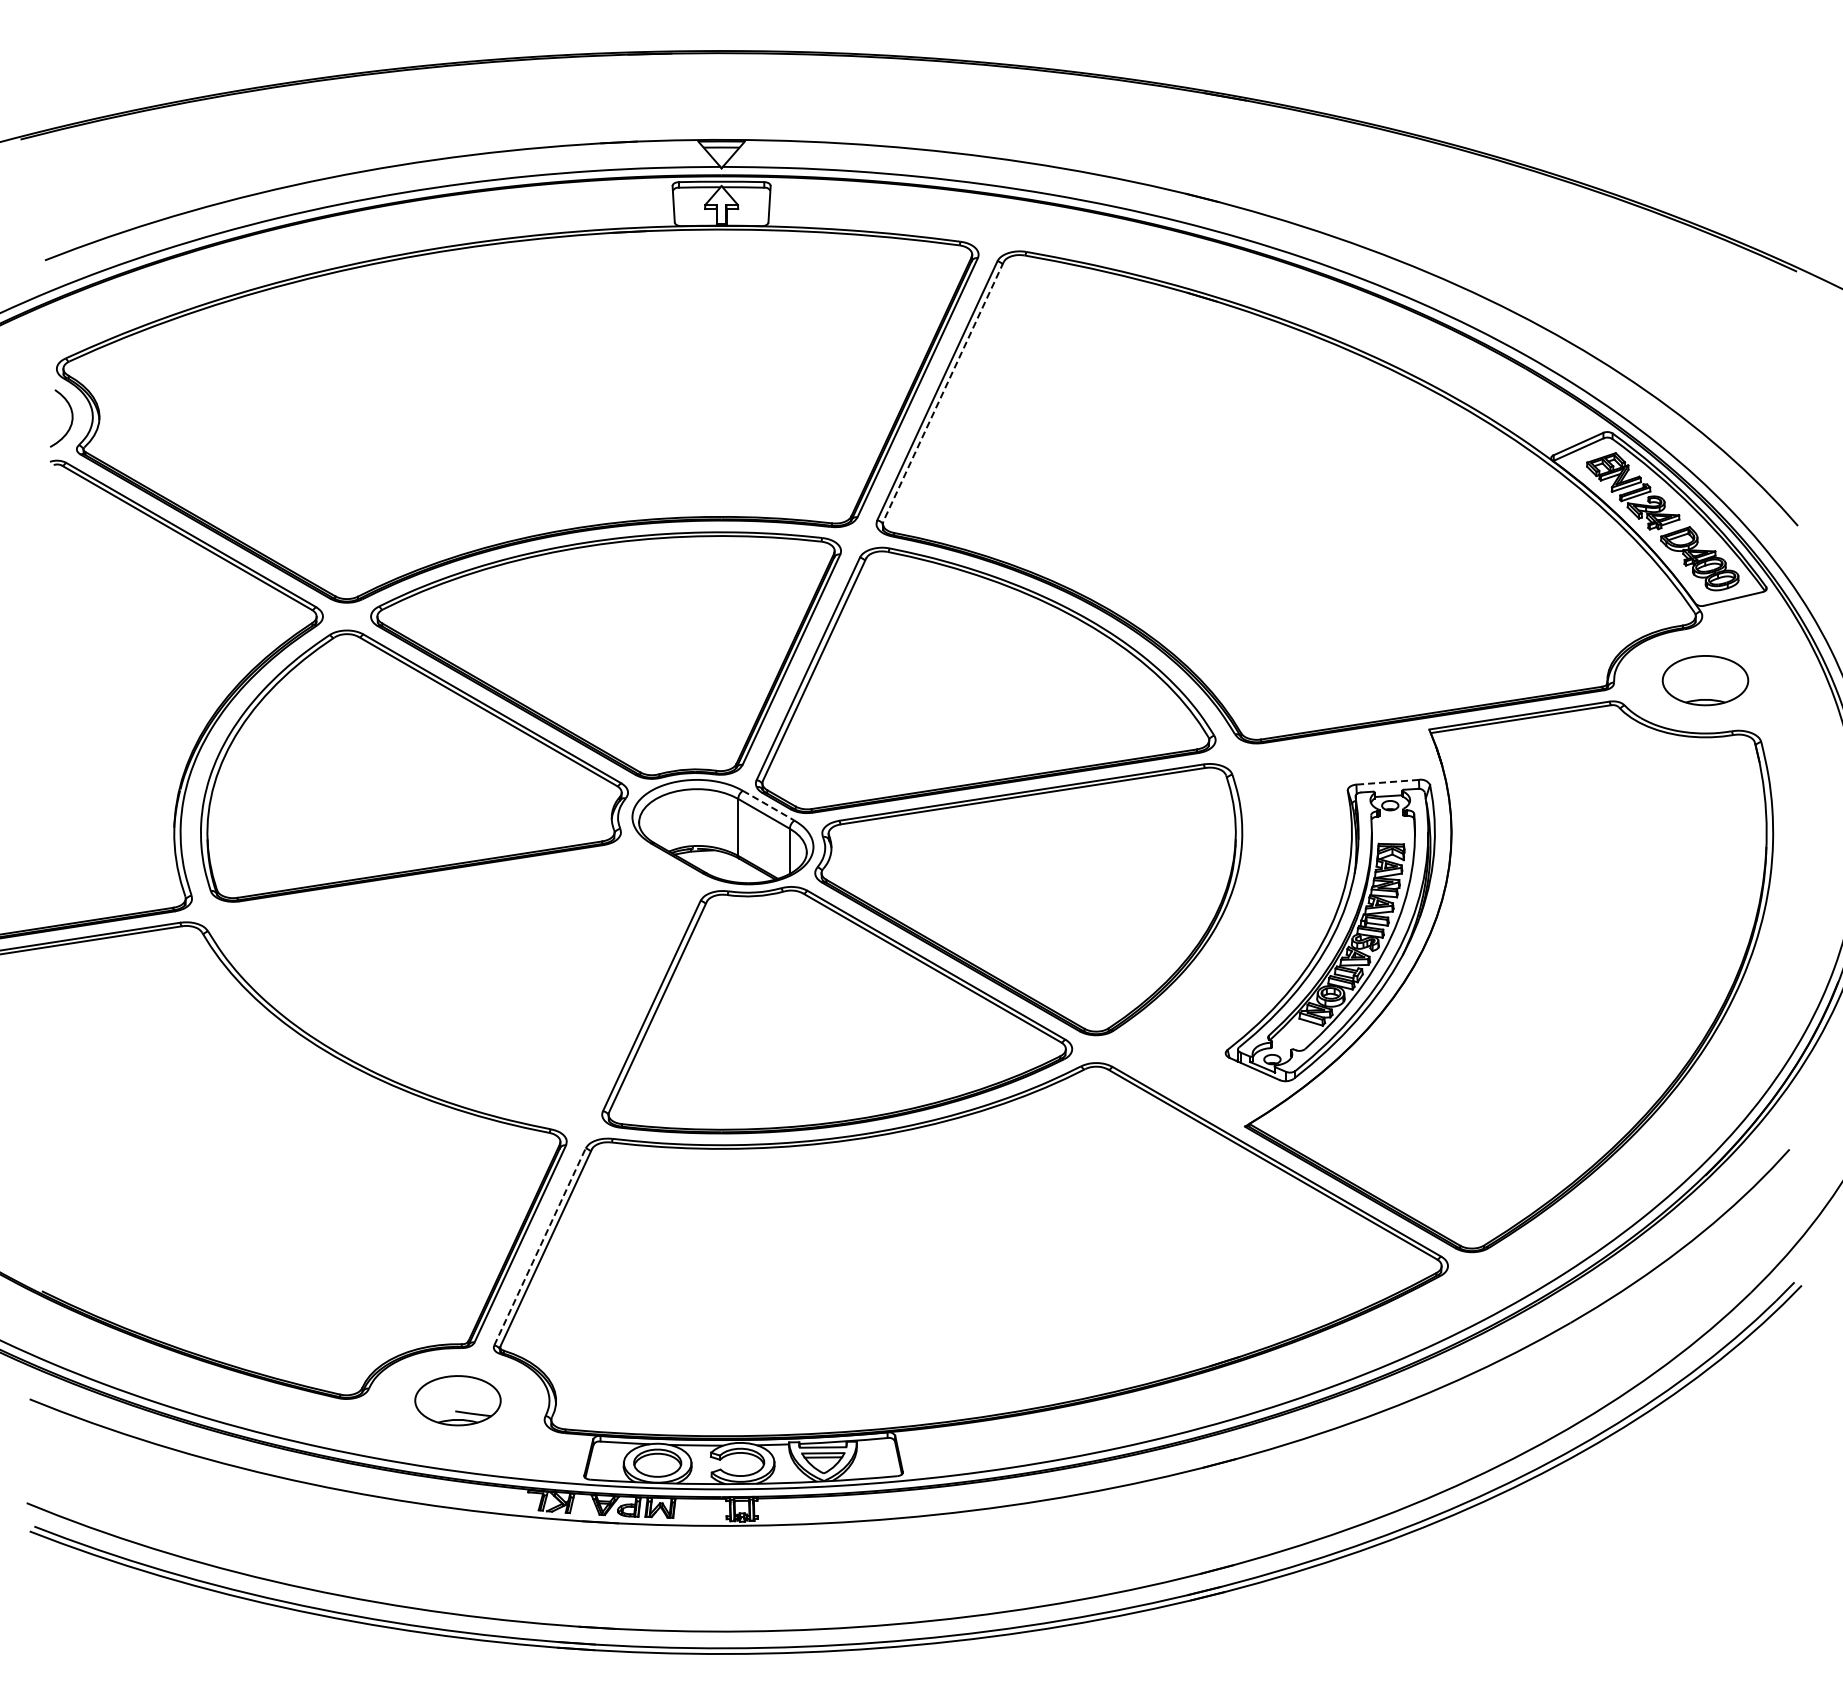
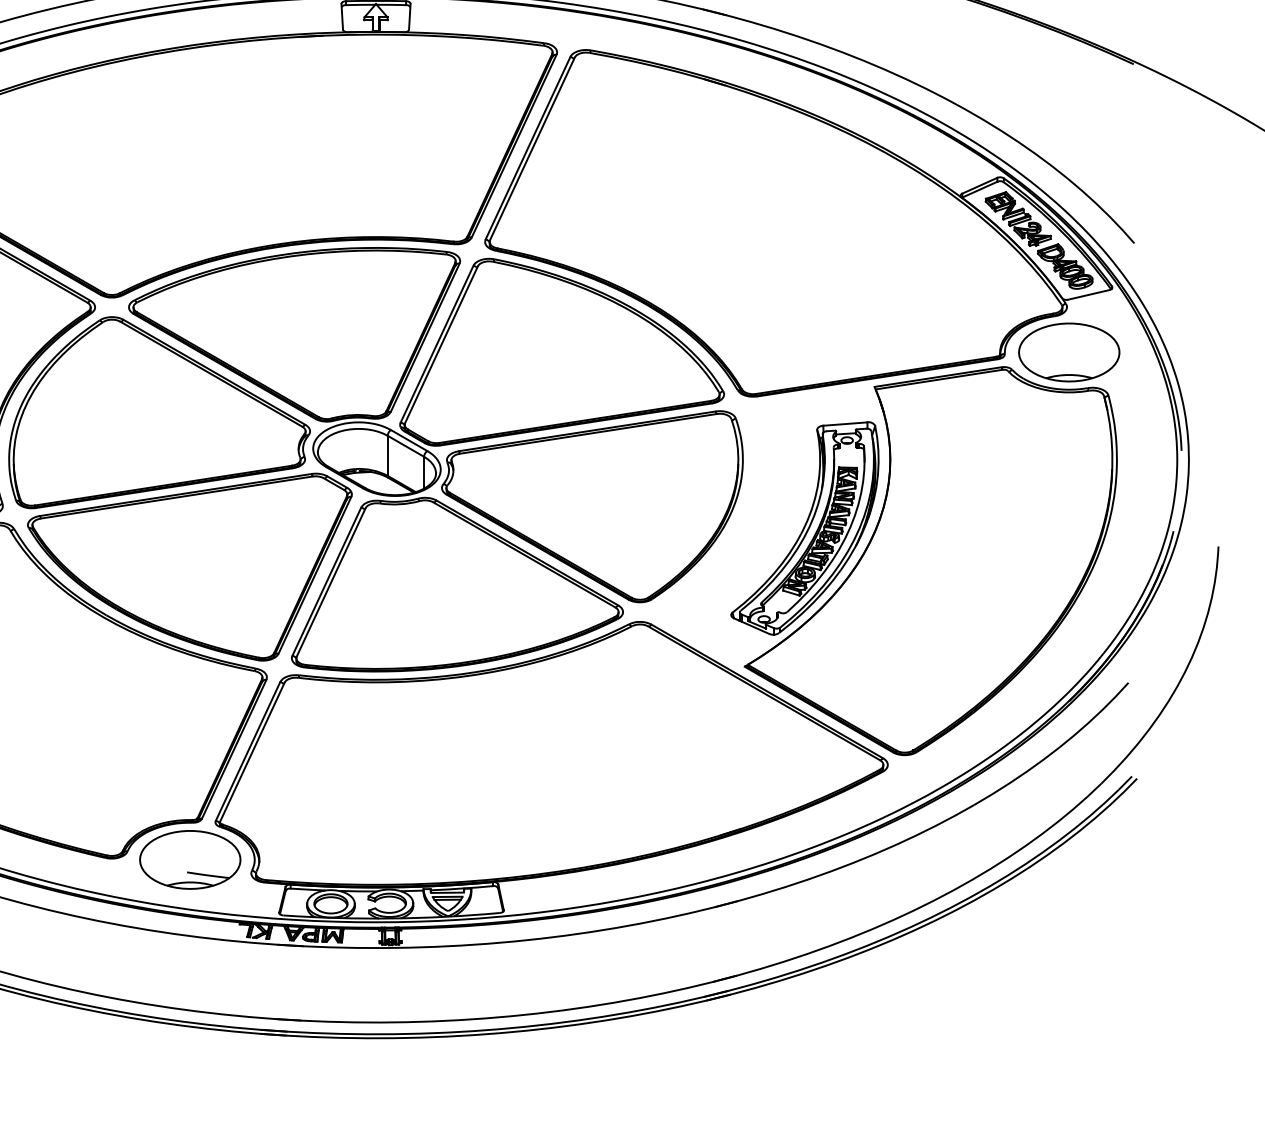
line: (943, 391) -> (532, 148), dashed -> solid
part: (1705, 680) -> (1069, 352), size x1.67
line: (1387, 782) -> (845, 424), dashed -> solid
line: (768, 805) -> (409, 440), dashed -> solid
part: (457, 984) -> (189, 566), added
line: (539, 1247) -> (247, 751), dashed -> solid
part: (457, 1400) -> (189, 859), size x1.67

